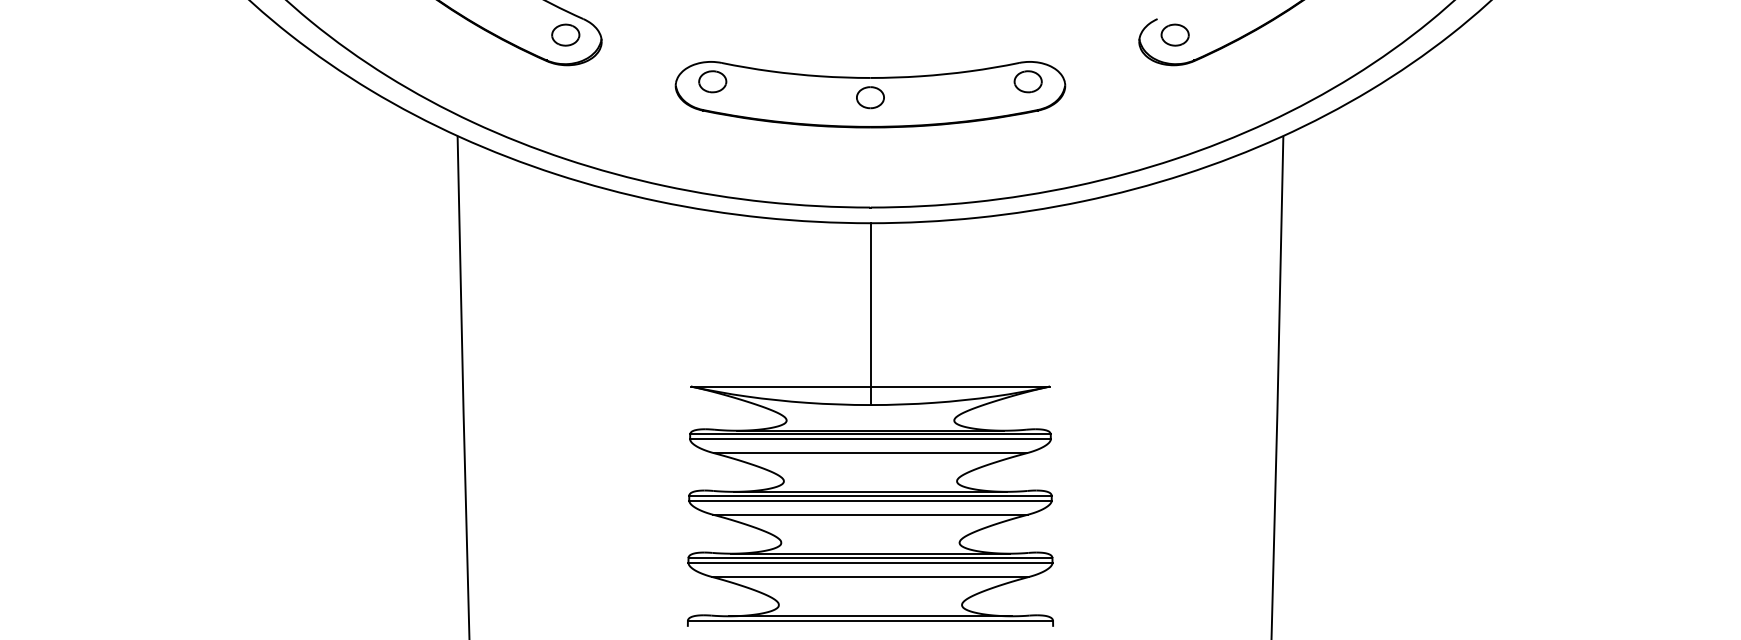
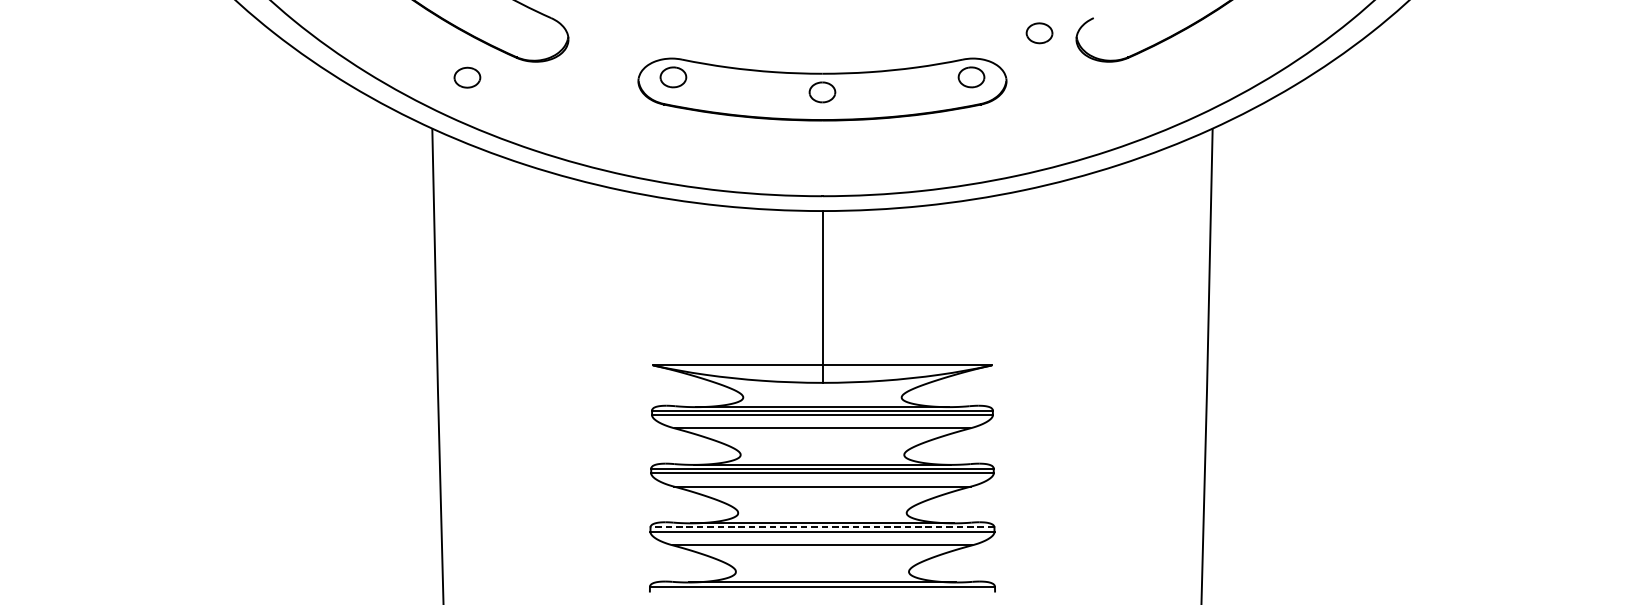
part: (565, 34) -> (467, 77), moved
part: (1174, 34) -> (1038, 32), moved
line: (870, 558) -> (822, 527), solid -> dashed

